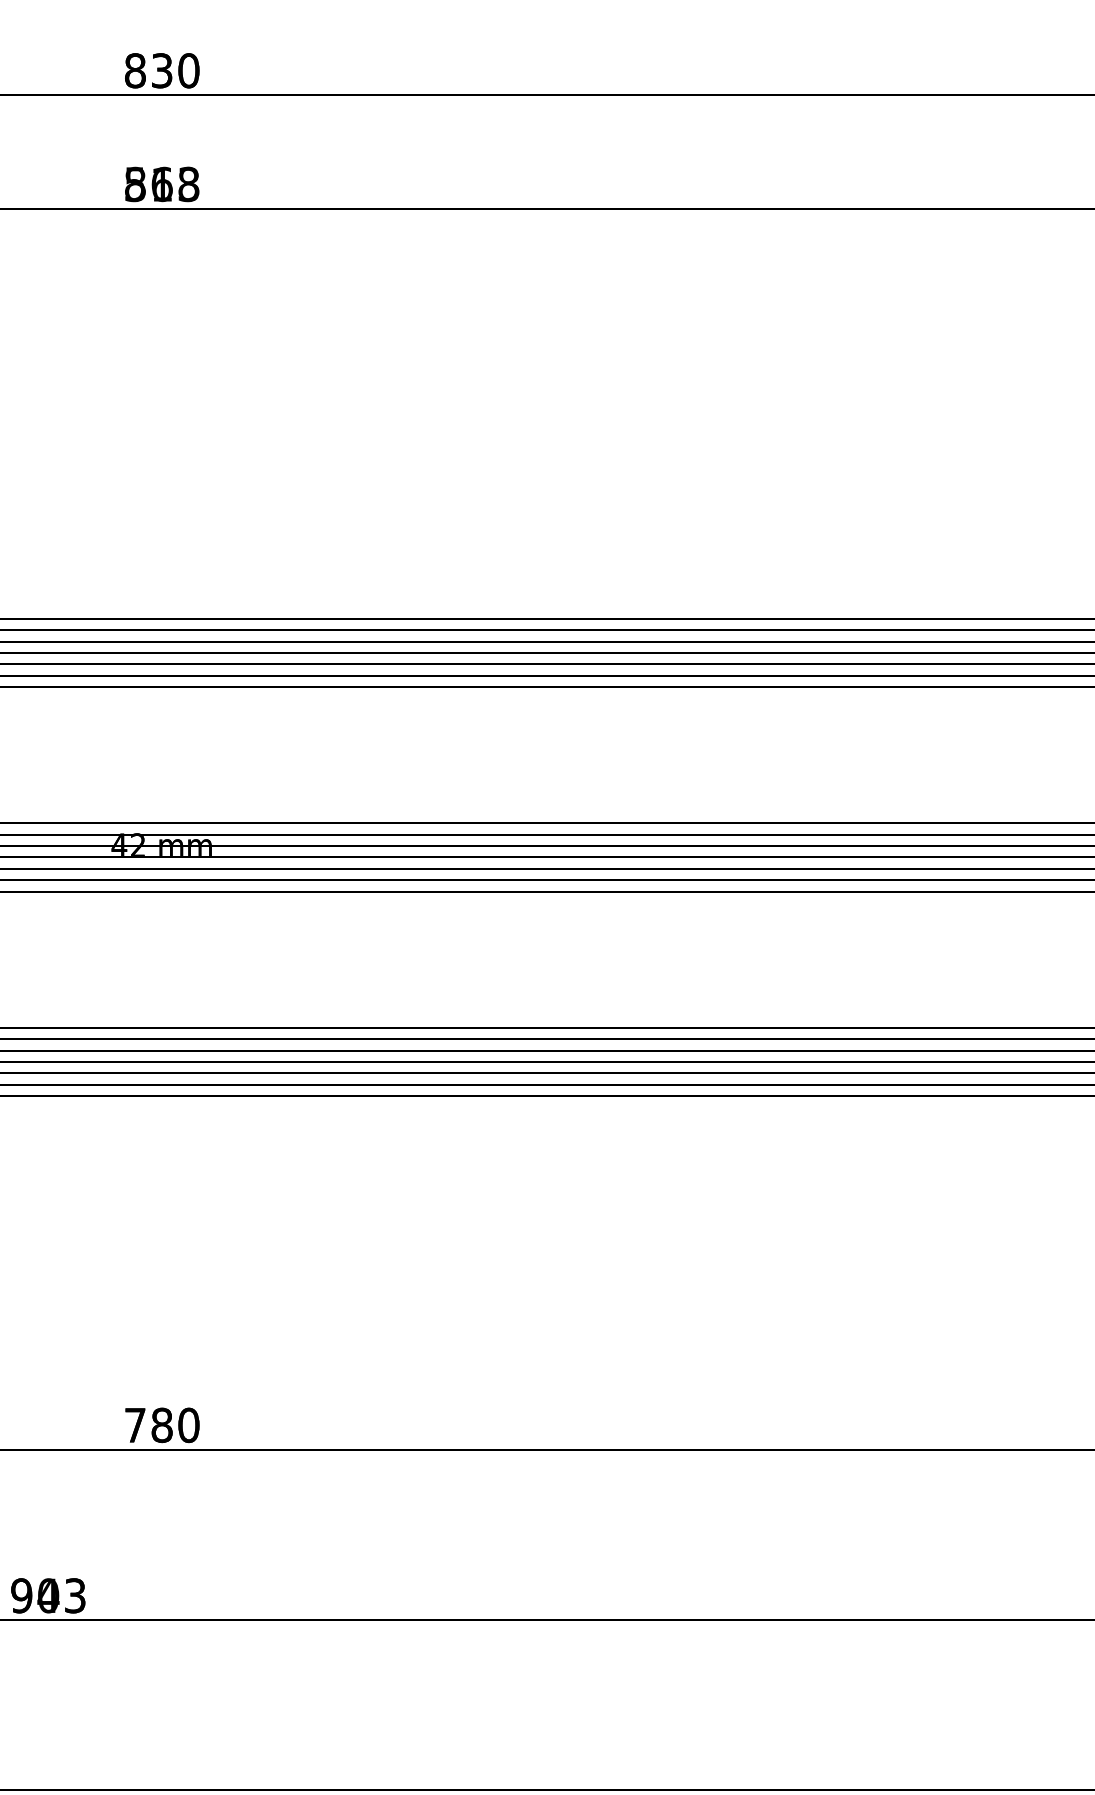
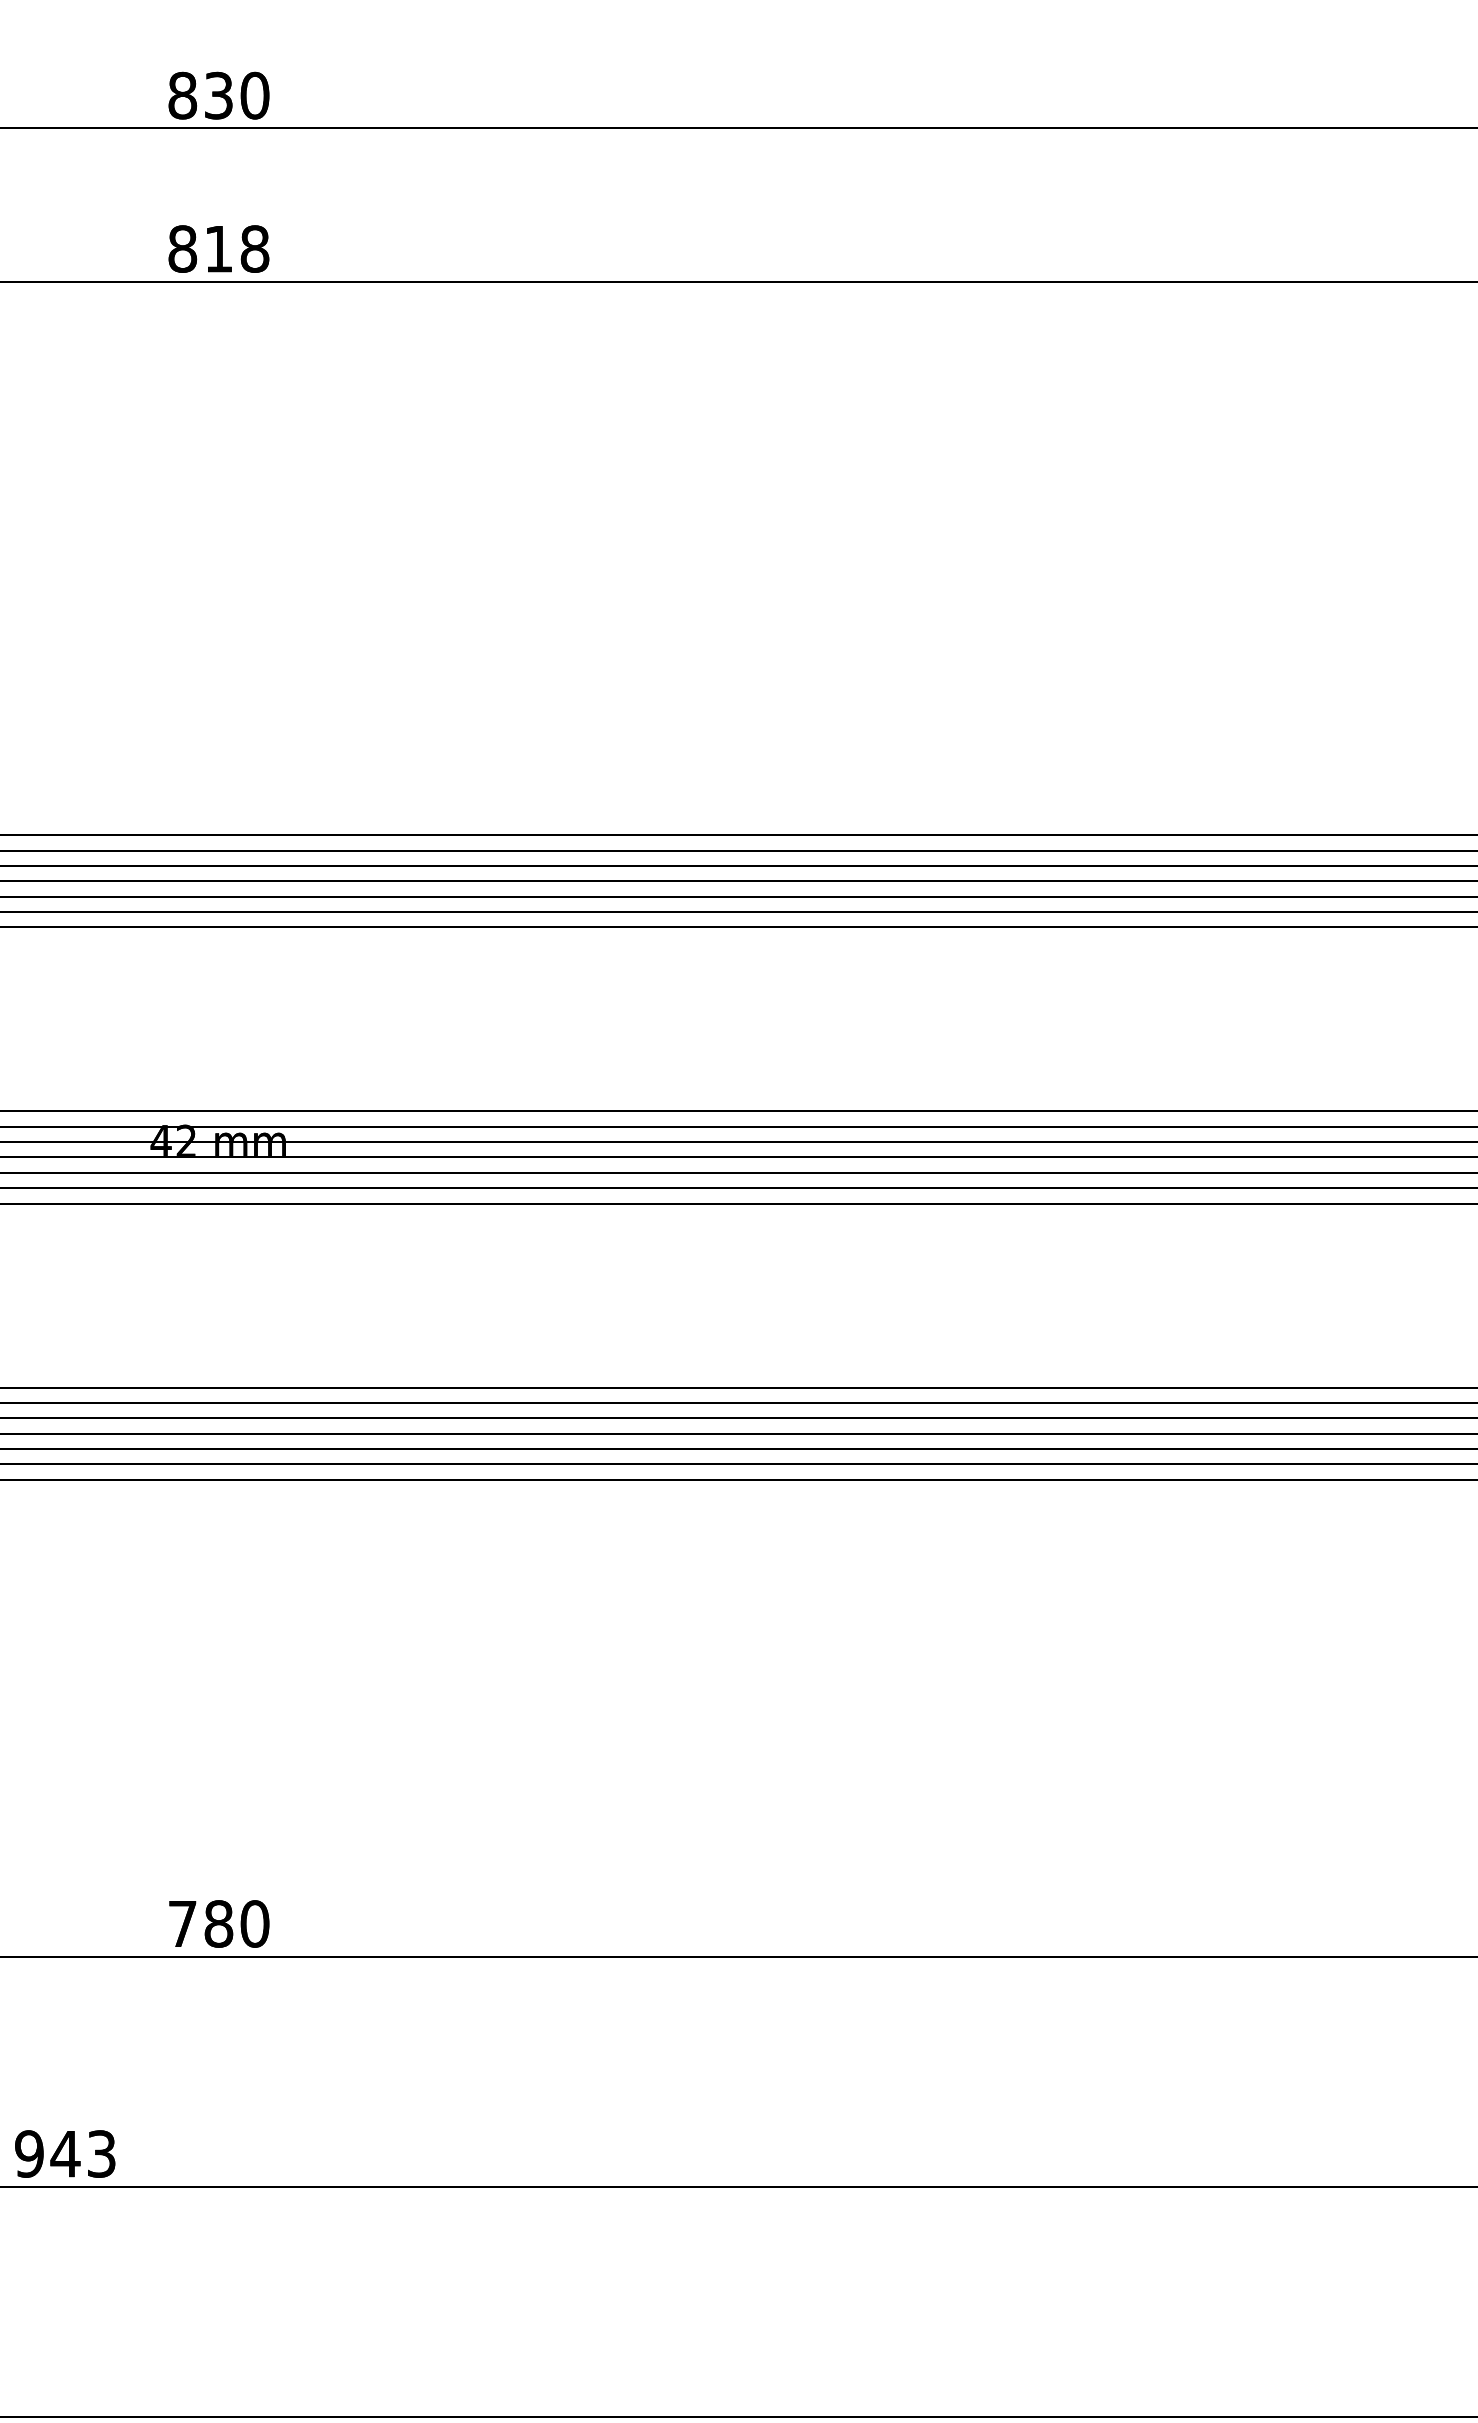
text: (161, 184) -> (218, 248), 563 -> 818
text: (48, 1595) -> (65, 2153), 903 -> 943

